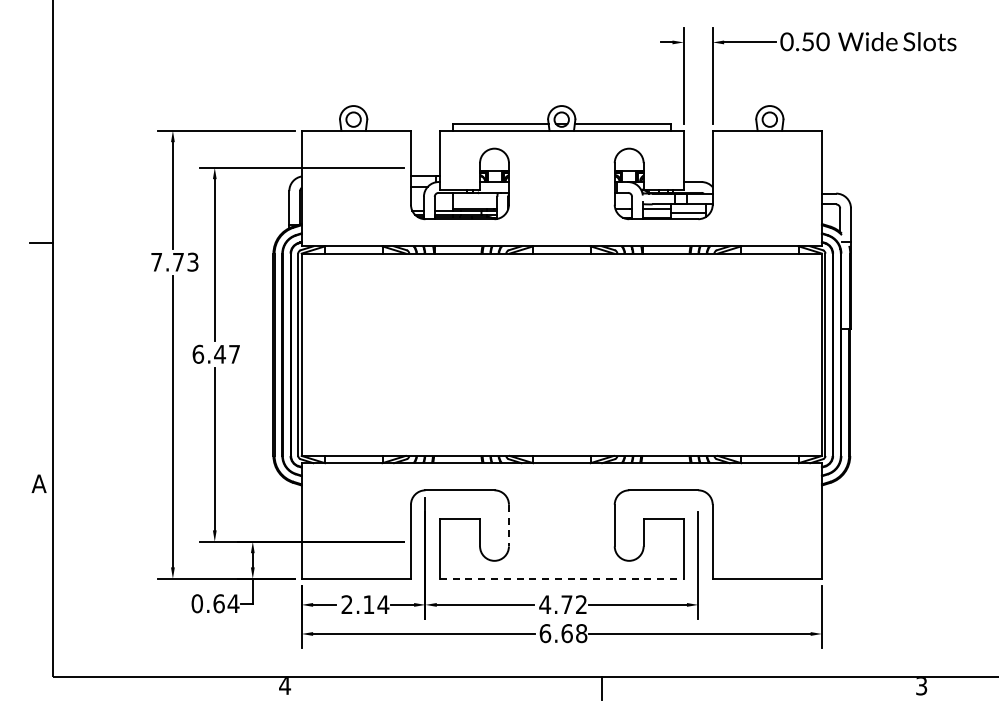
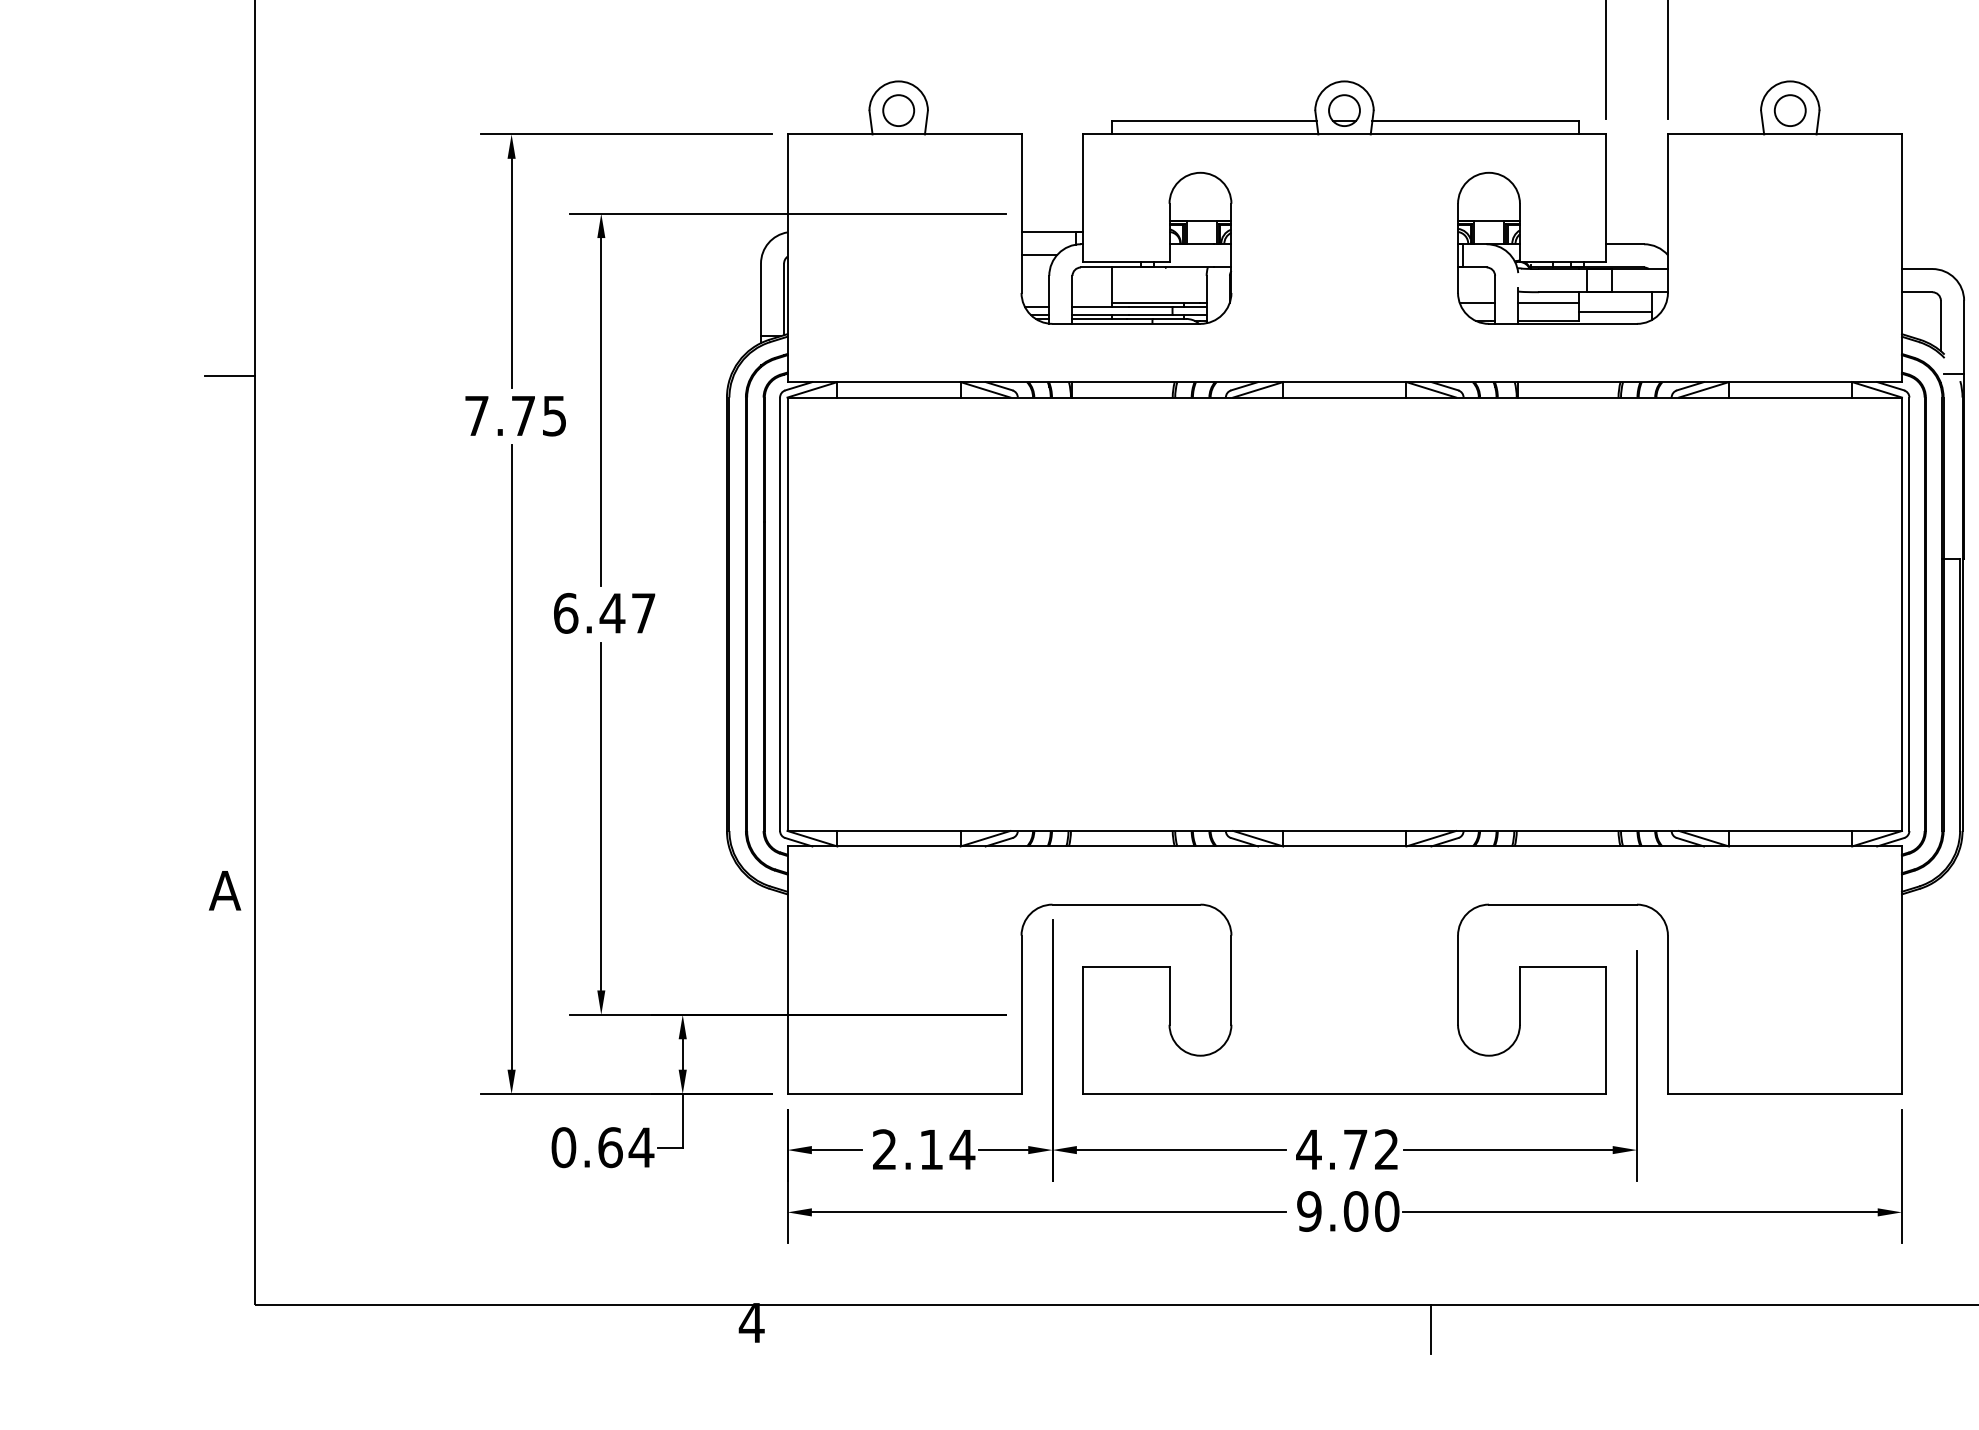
text: (193, 261) -> (555, 414), 7.73 -> 7.75
line: (508, 525) -> (1230, 979), dashed -> solid
line: (561, 578) -> (1343, 1093), dashed -> solid
text: (563, 633) -> (1348, 1211), 6.68 -> 9.00

